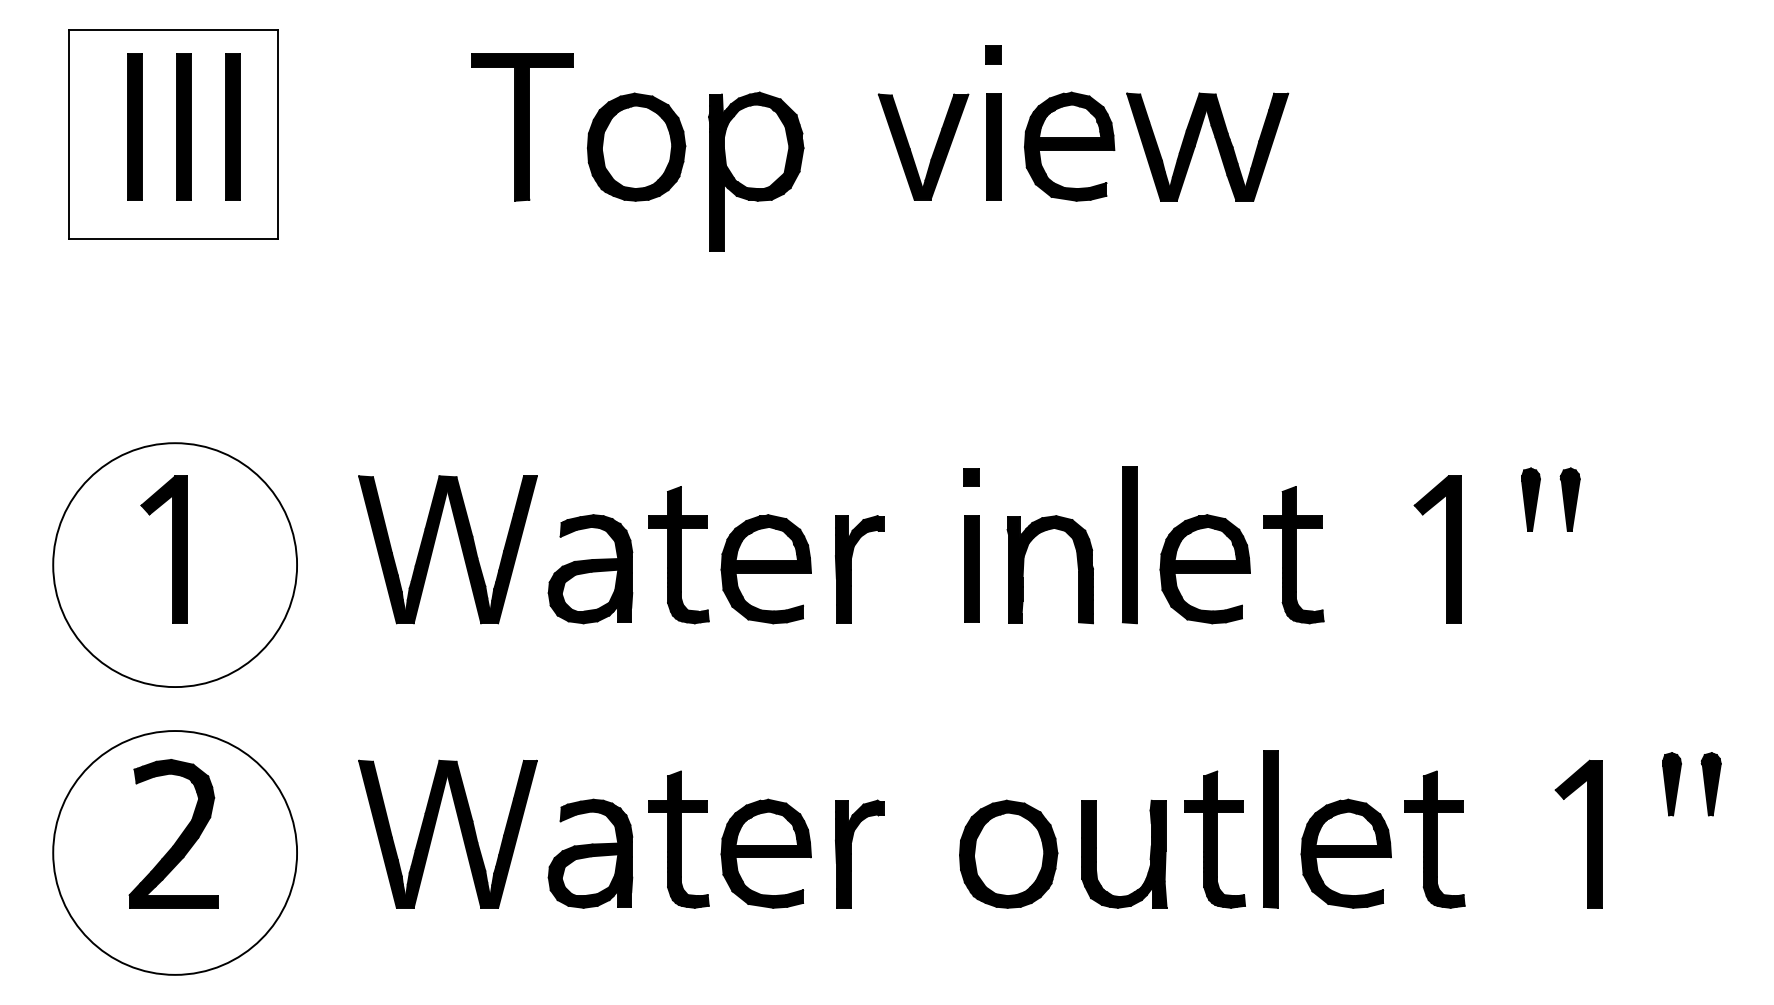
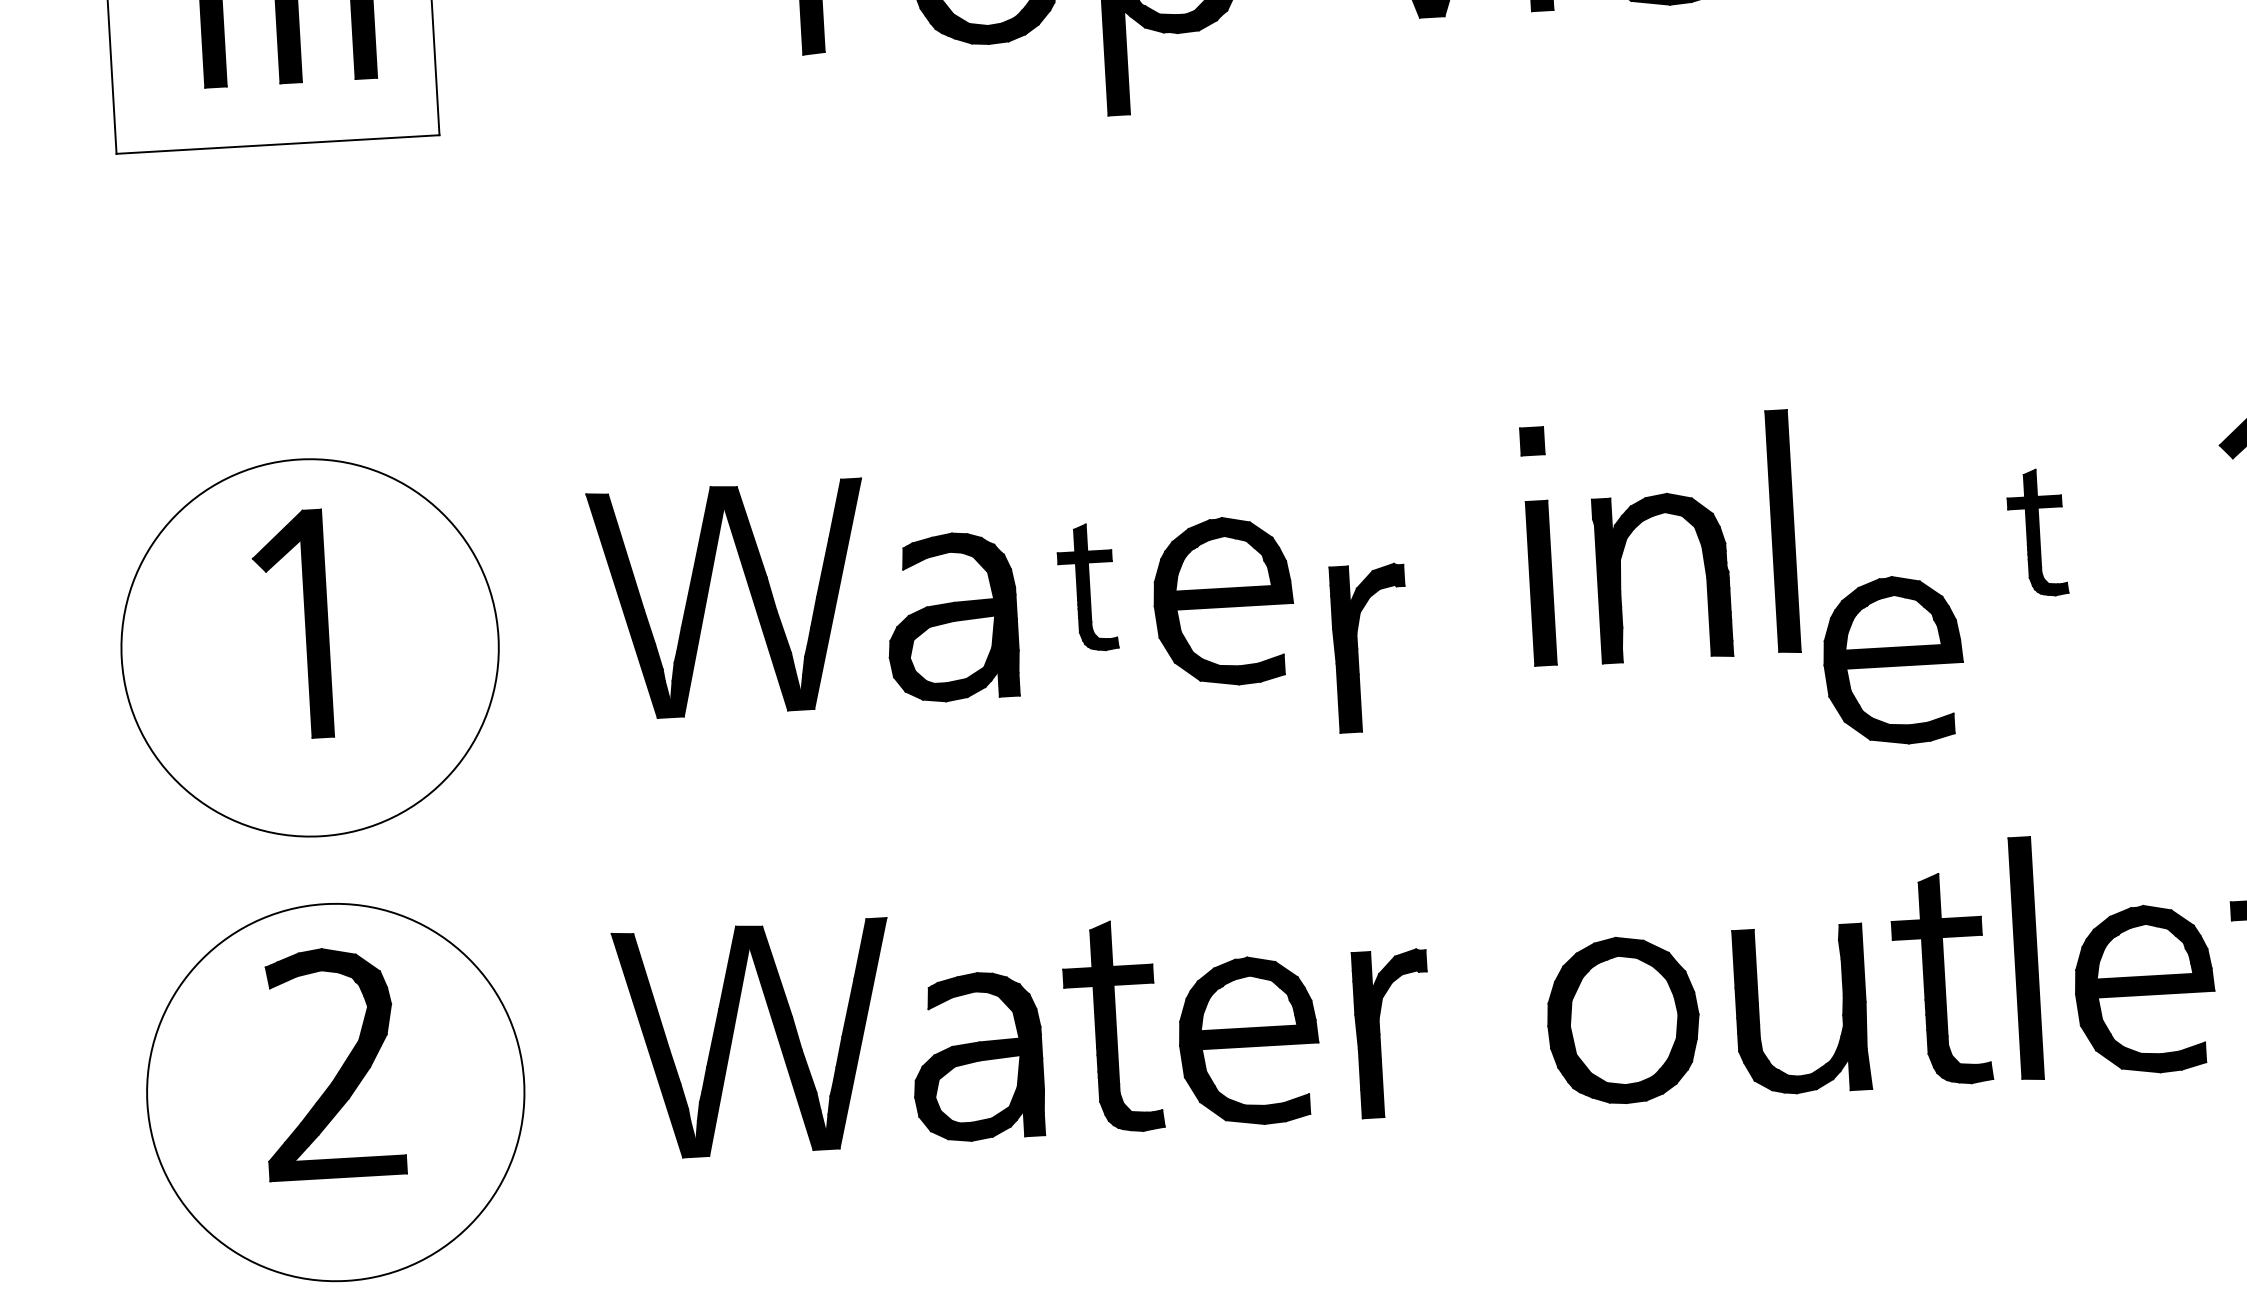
part: (678, 555) -> (1086, 588), size x0.6
part: (1293, 555) -> (2036, 533), size x0.6
part: (851, 569) -> (1358, 648), moved
part: (1204, 569) -> (1892, 661), moved

